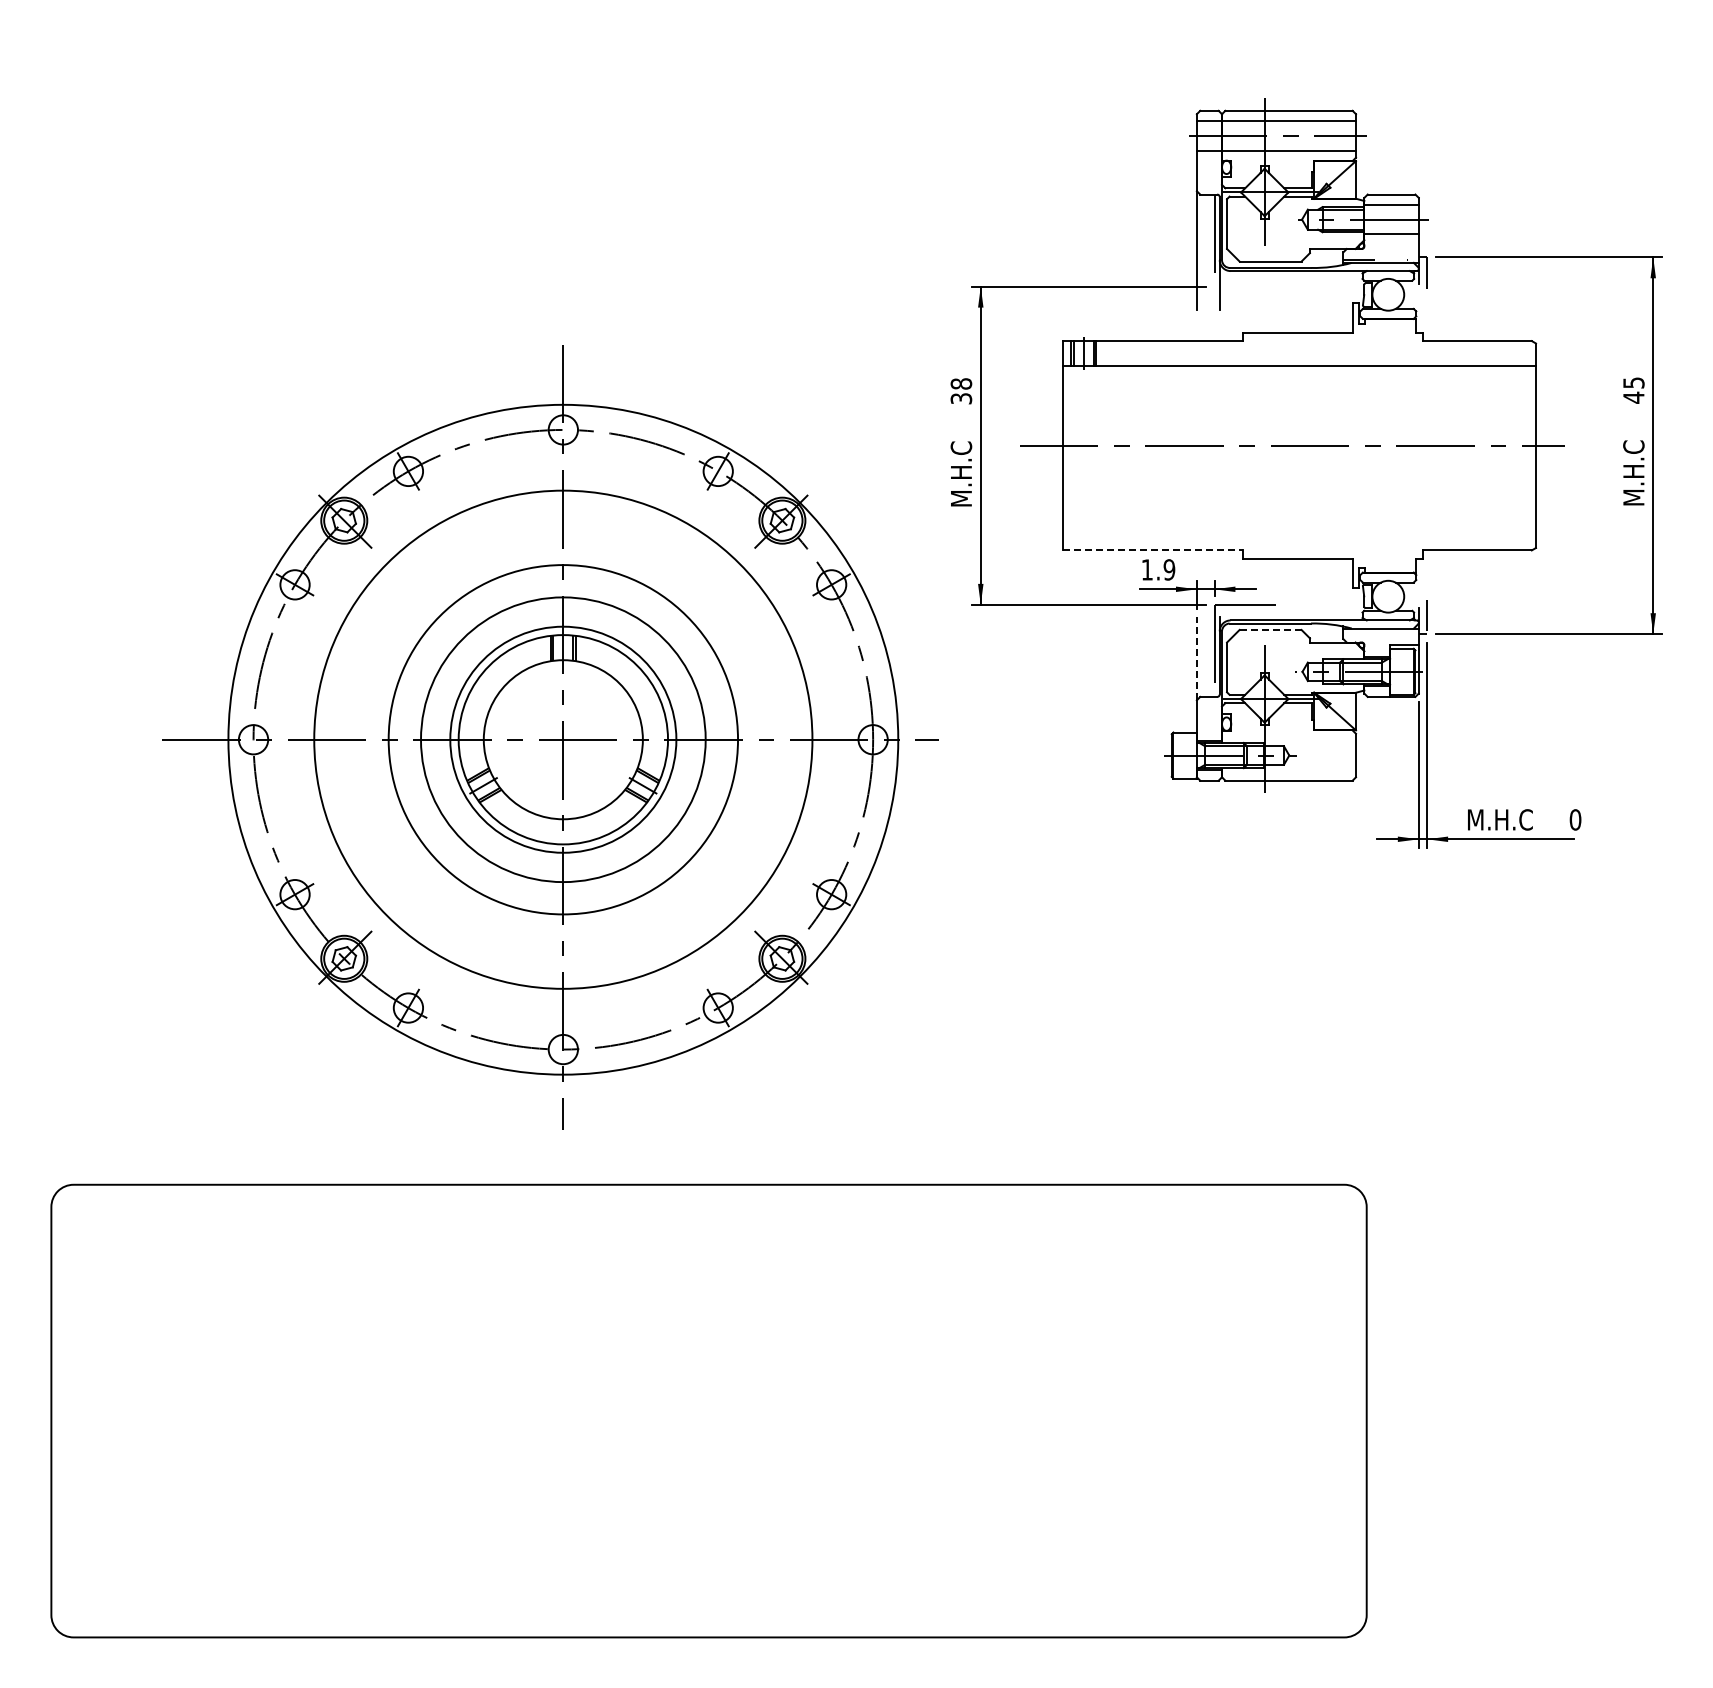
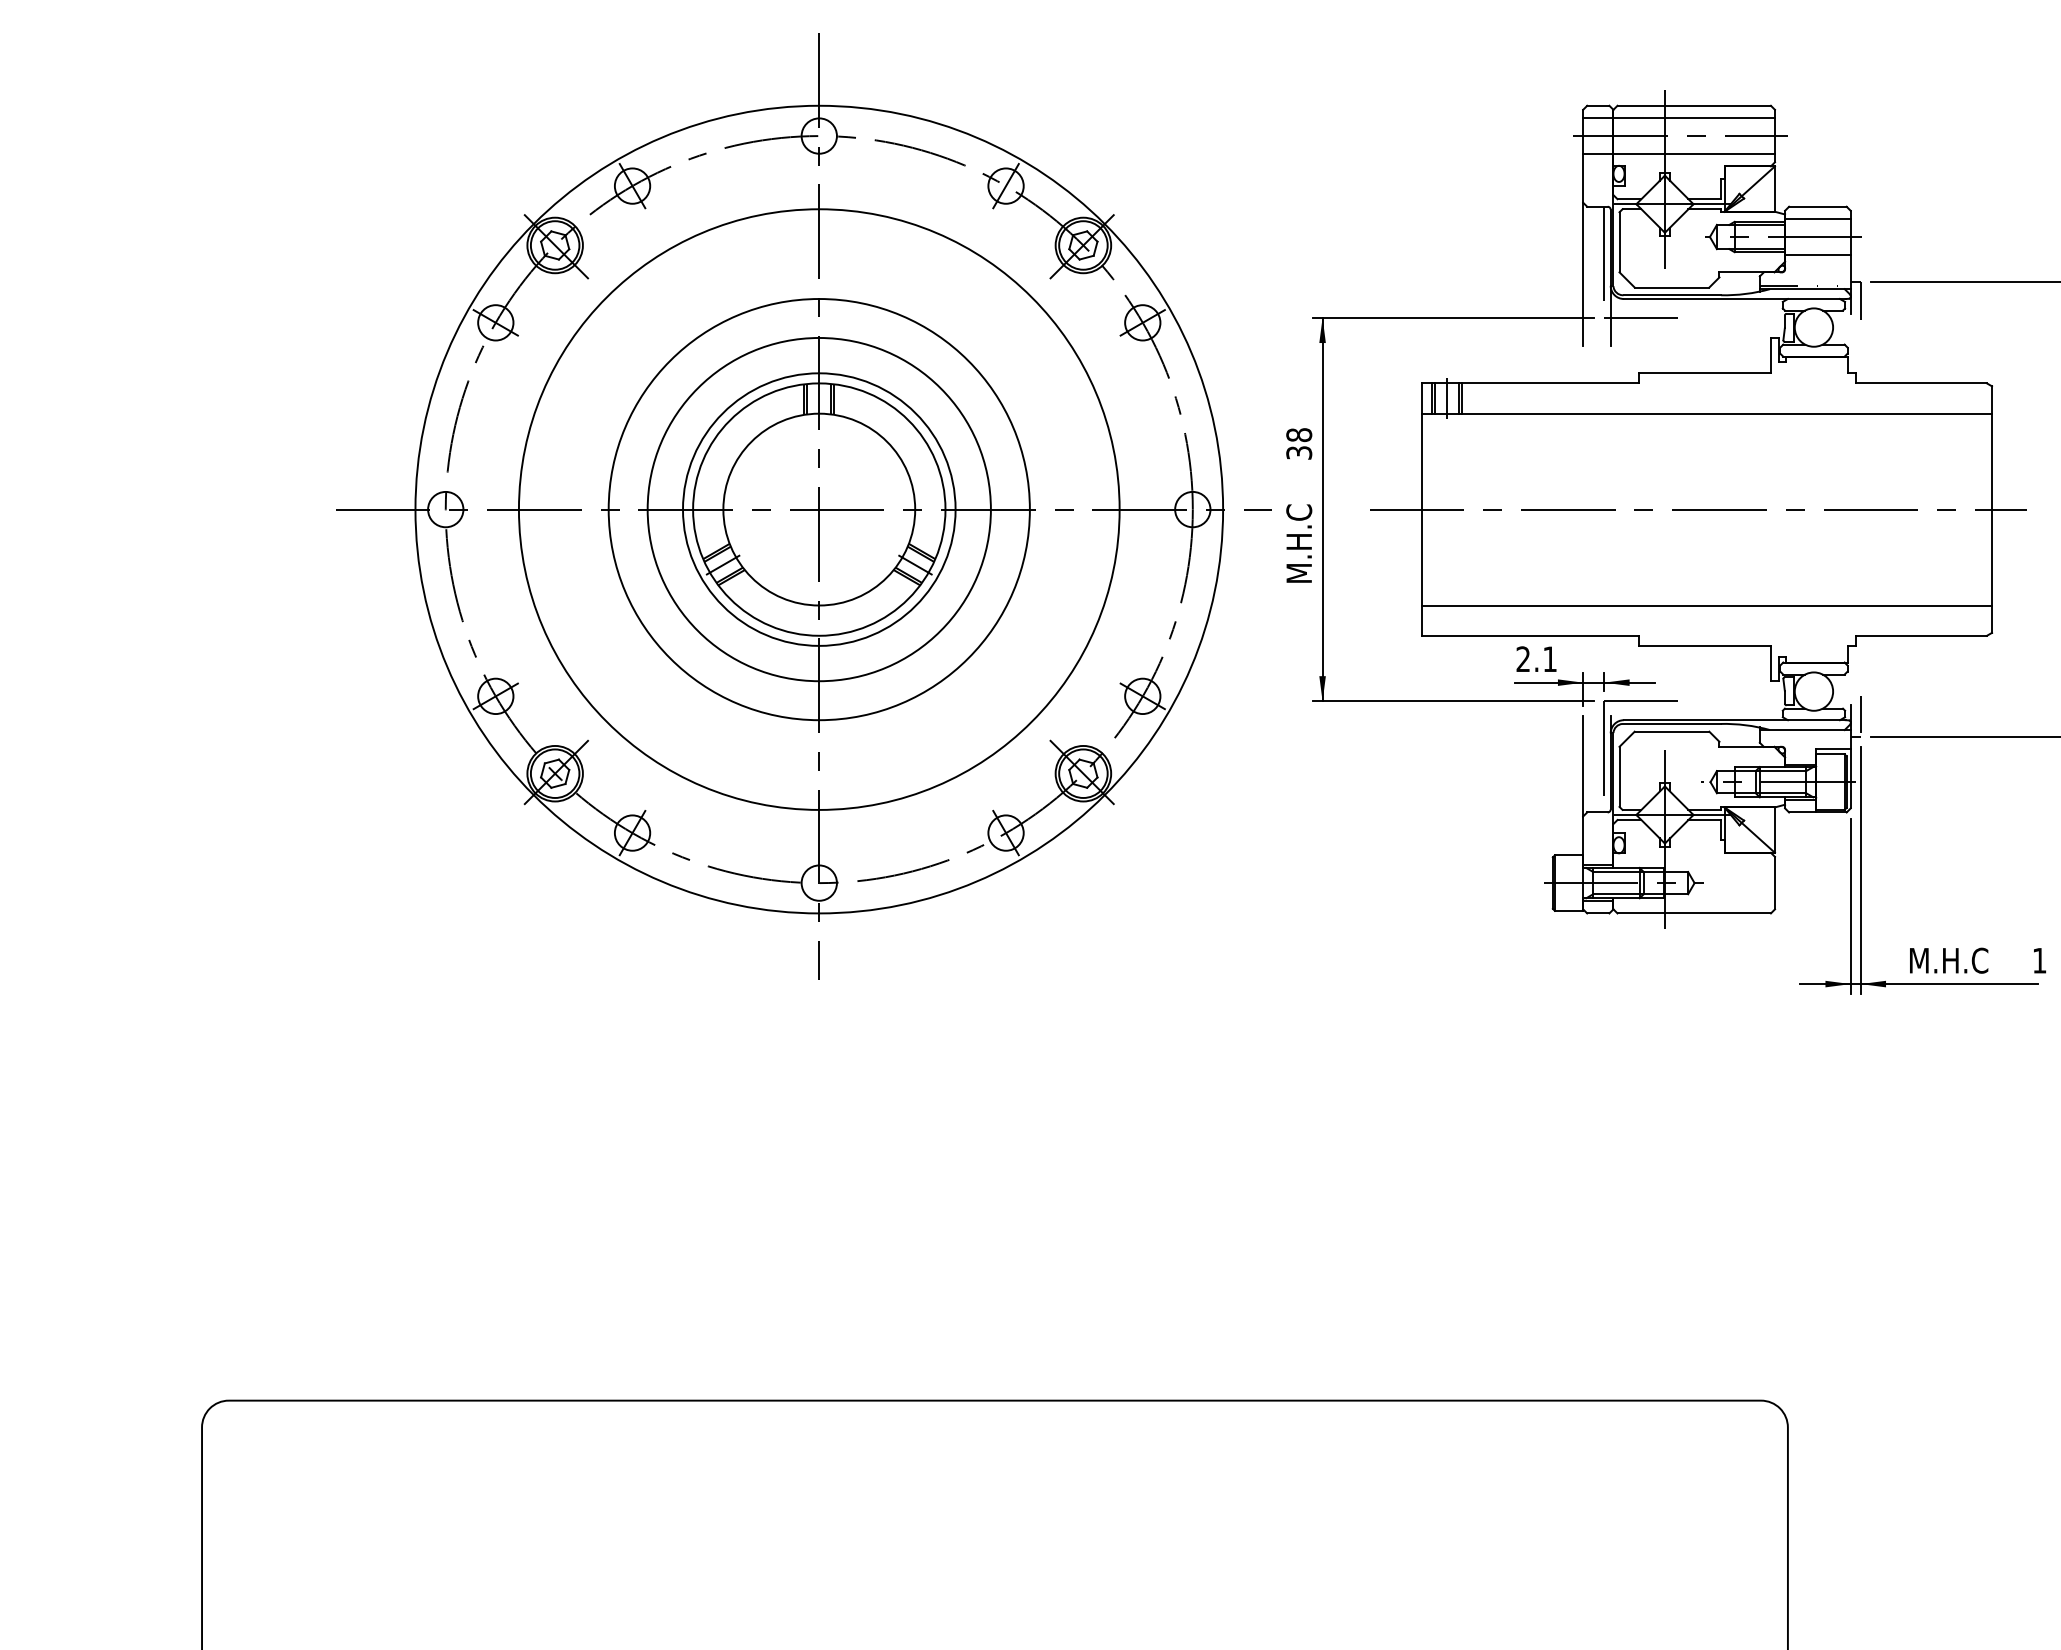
line: (1244, 286) -> (1640, 317), added
line: (1299, 525) -> (1706, 605), added
line: (1153, 550) -> (1530, 635), dashed -> solid
text: (1158, 569) -> (1536, 658), 1.9 -> 2.1
line: (1270, 629) -> (1671, 731), dashed -> solid
line: (1196, 658) -> (1582, 766), dashed -> solid
part: (550, 737) -> (803, 506), moved
text: (1575, 819) -> (2039, 960), 0 -> 1

